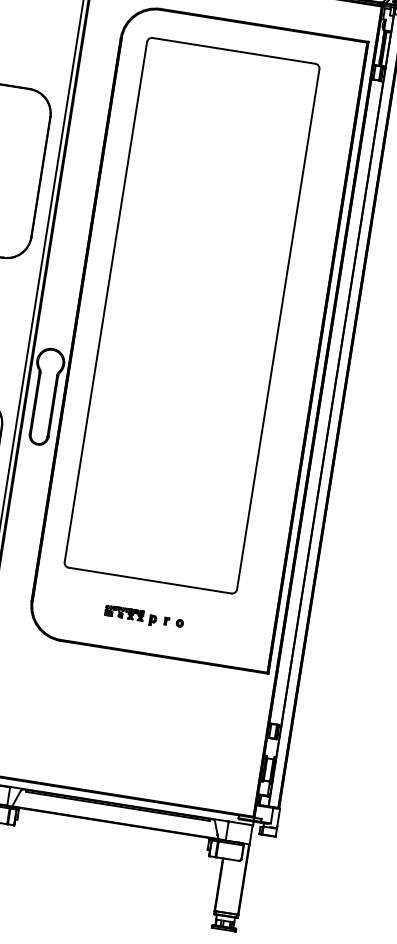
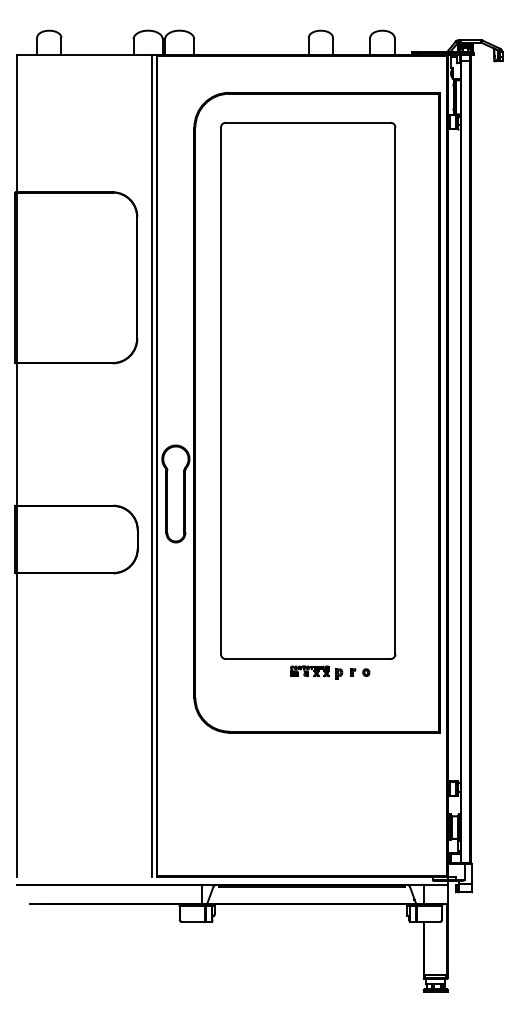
part: (144, 617) -> (330, 672), moved

